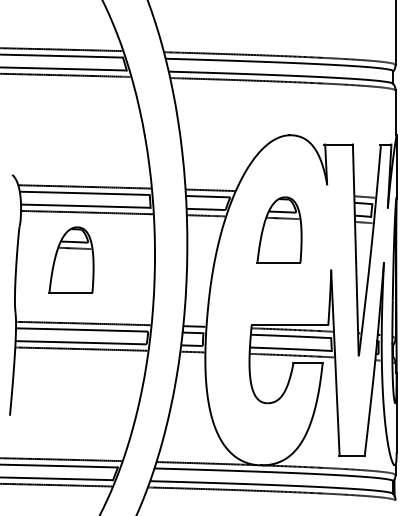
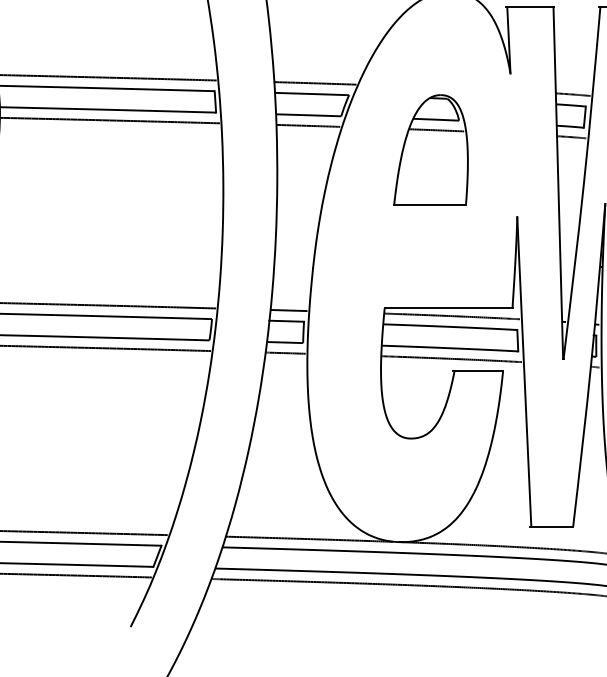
part: (71, 259) -> (84, 198), removed

